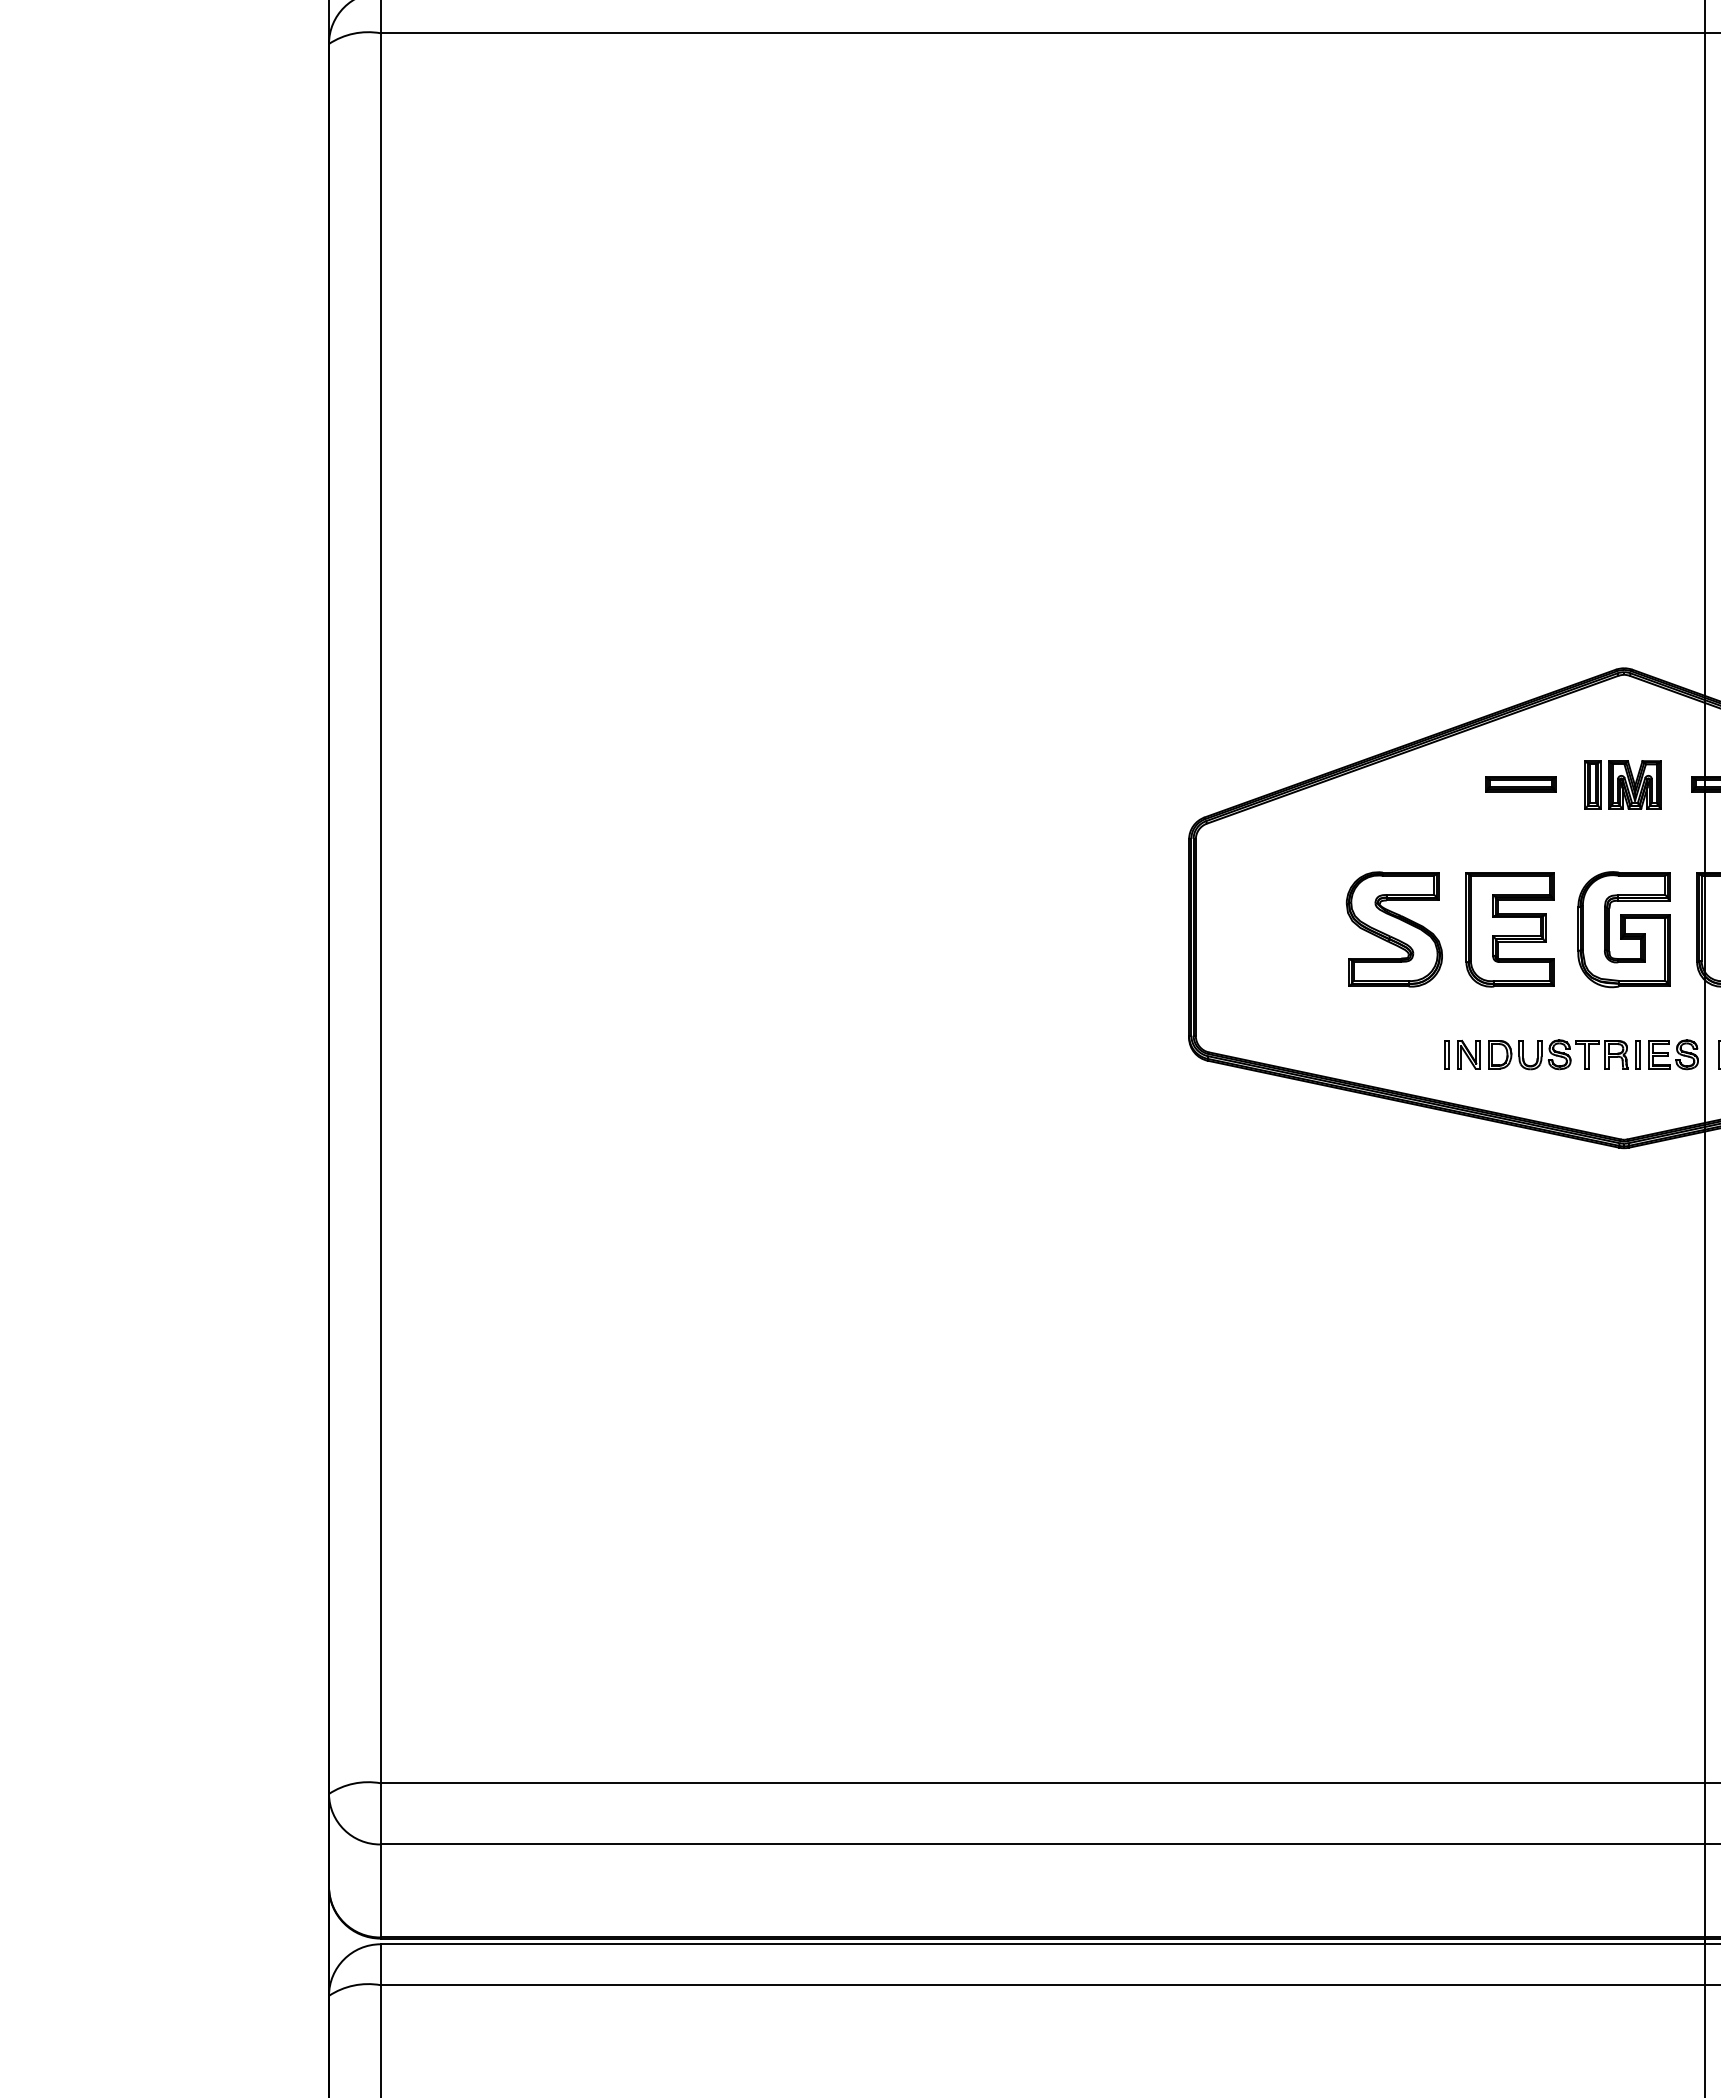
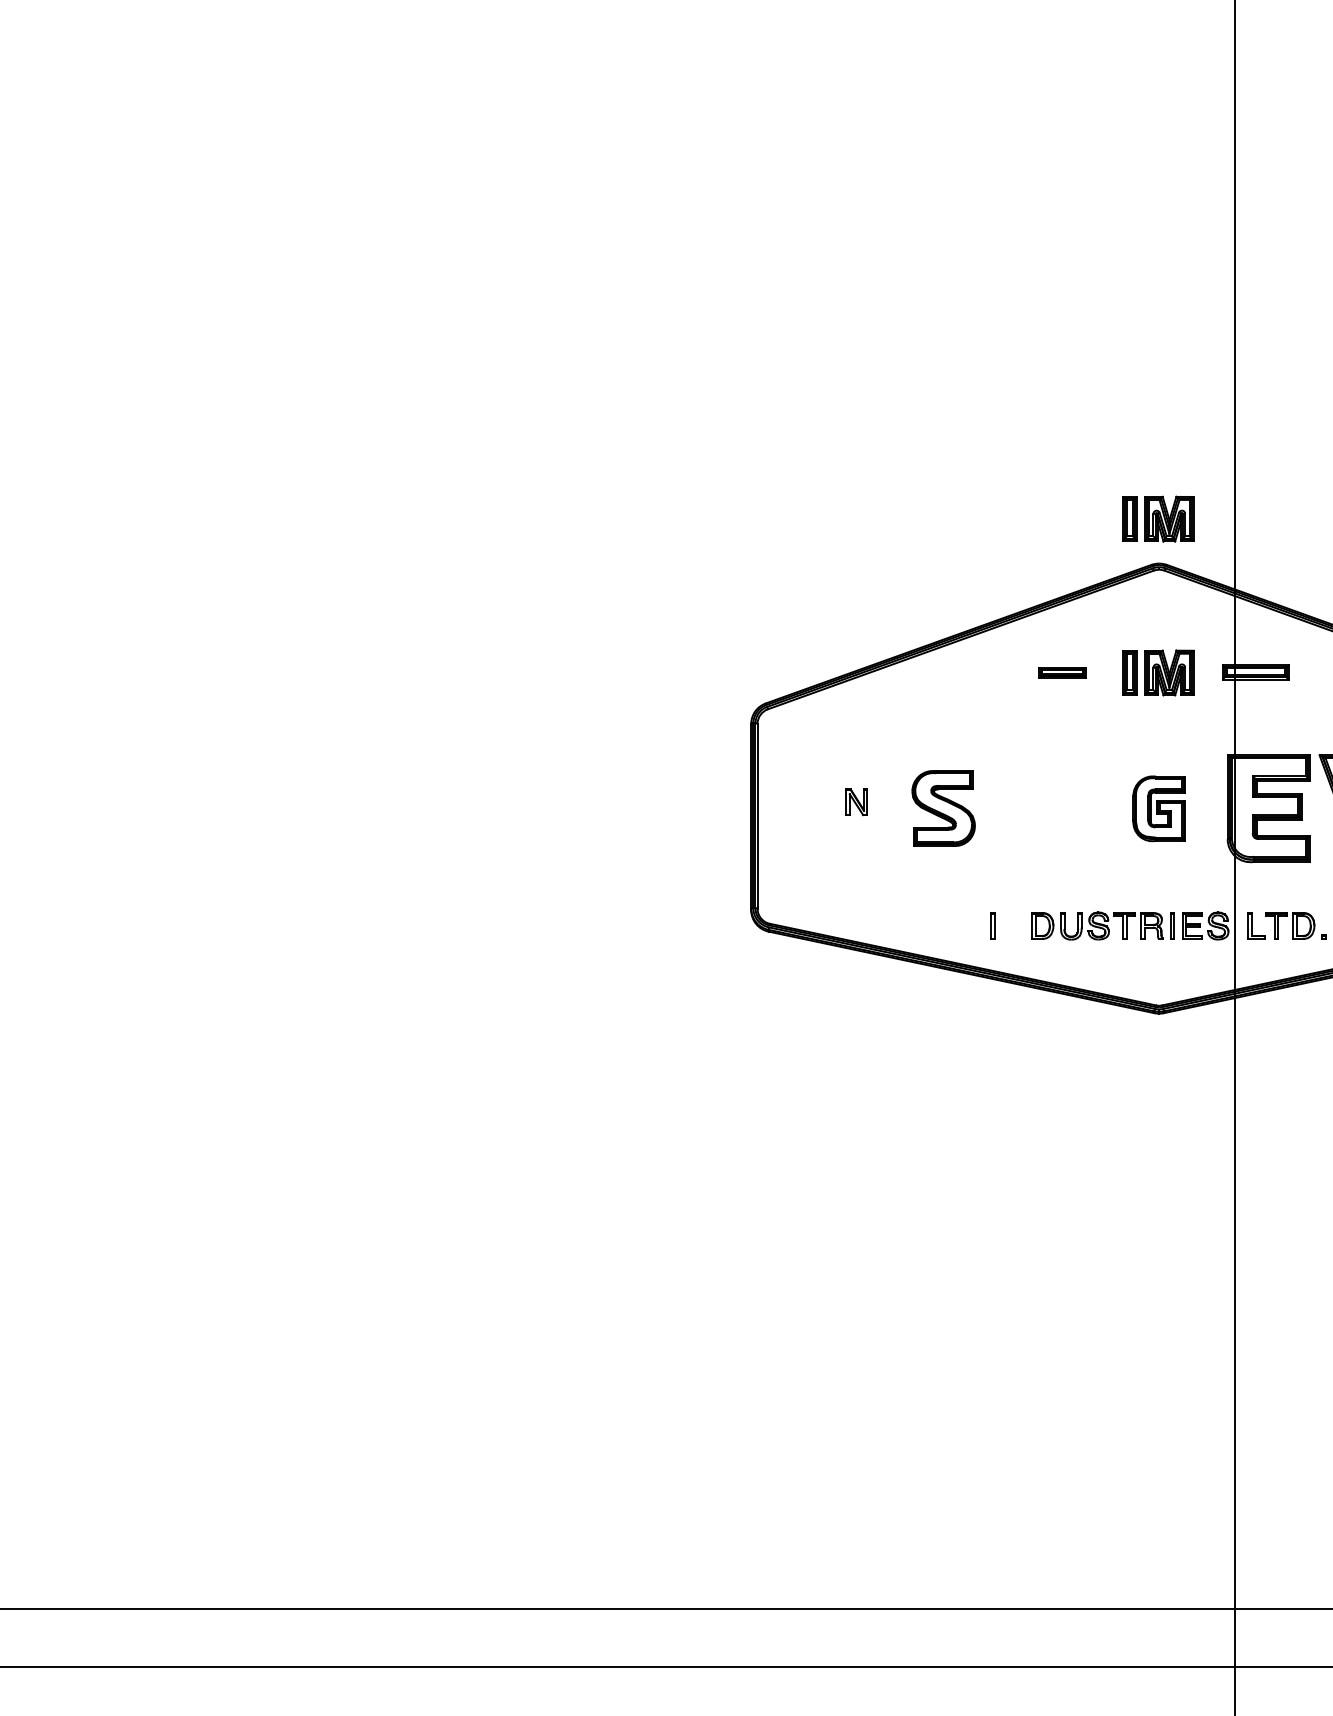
part: (1622, 620) -> (1157, 518), added
part: (1520, 784) -> (1061, 672), size x0.7
part: (1393, 929) -> (942, 808), size x0.7
part: (1509, 929) -> (1051, 808), removed
part: (1623, 929) -> (1158, 808), size x0.6
part: (1468, 1054) -> (856, 801), moved

